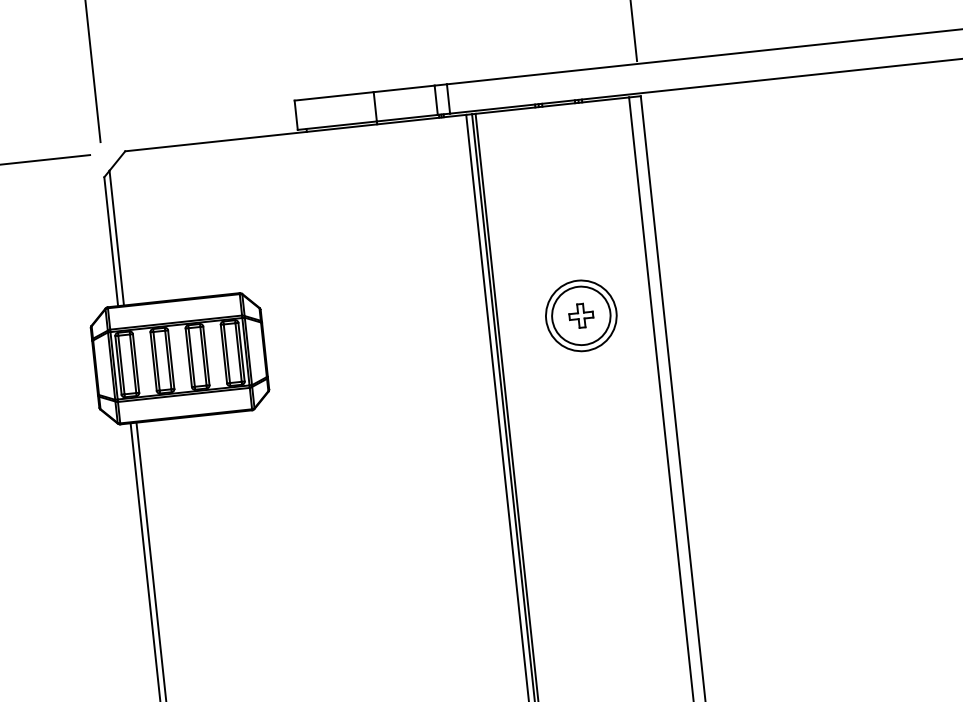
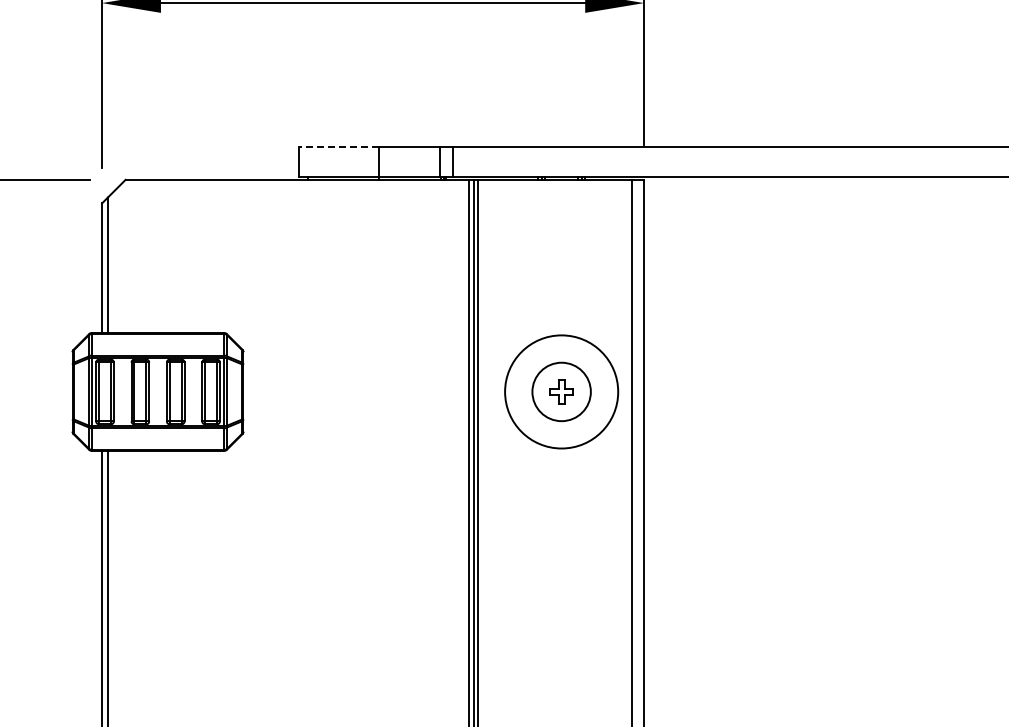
line: (334, 96) -> (339, 147), solid -> dashed
circle: (581, 315) -> (561, 391), size x1.6

